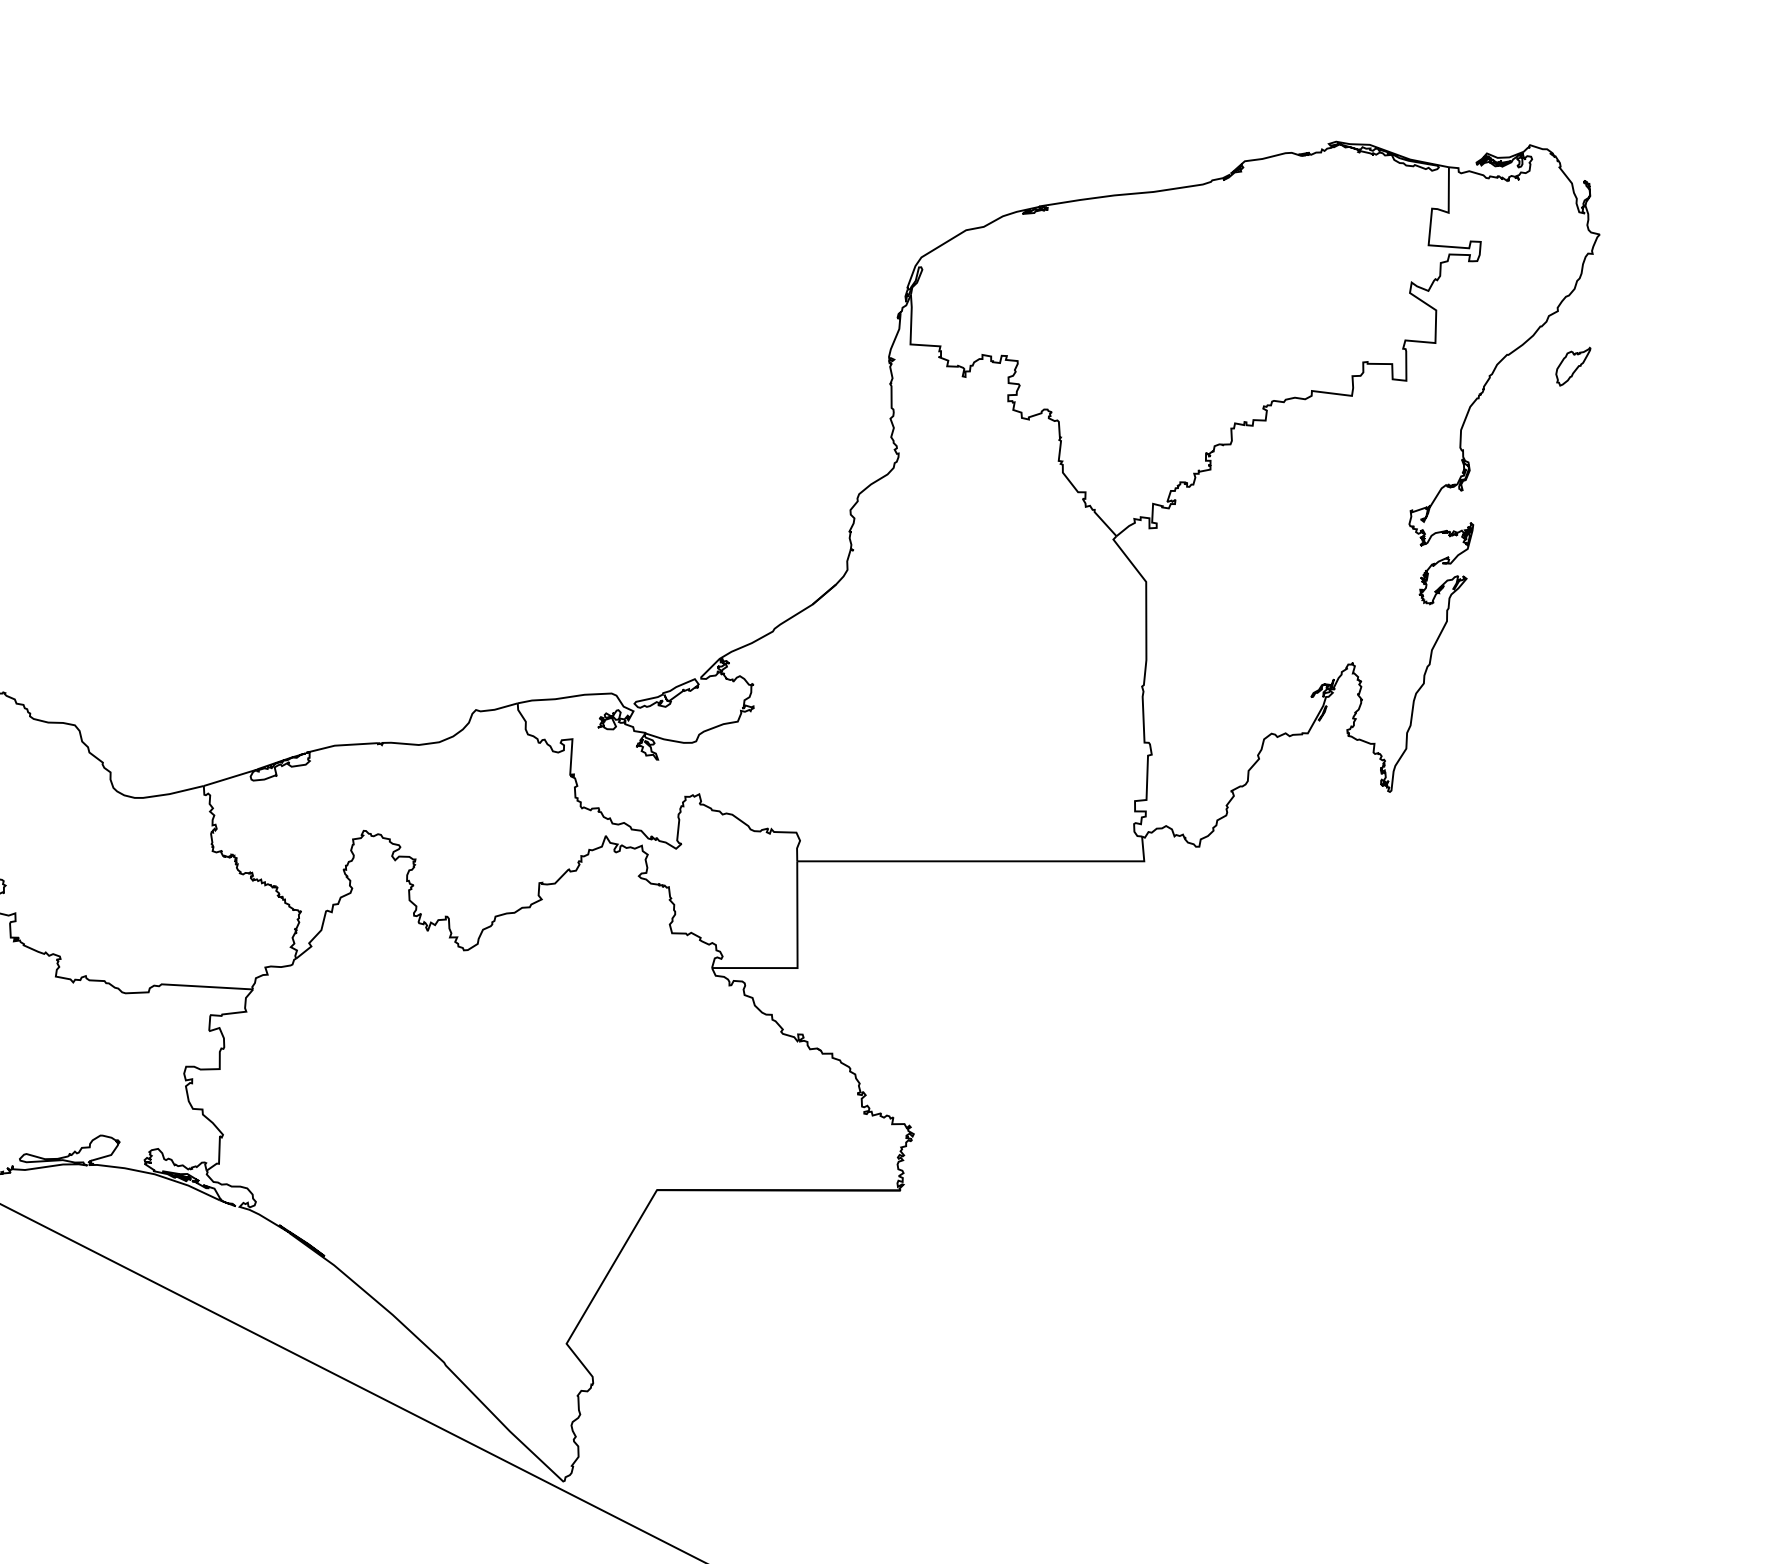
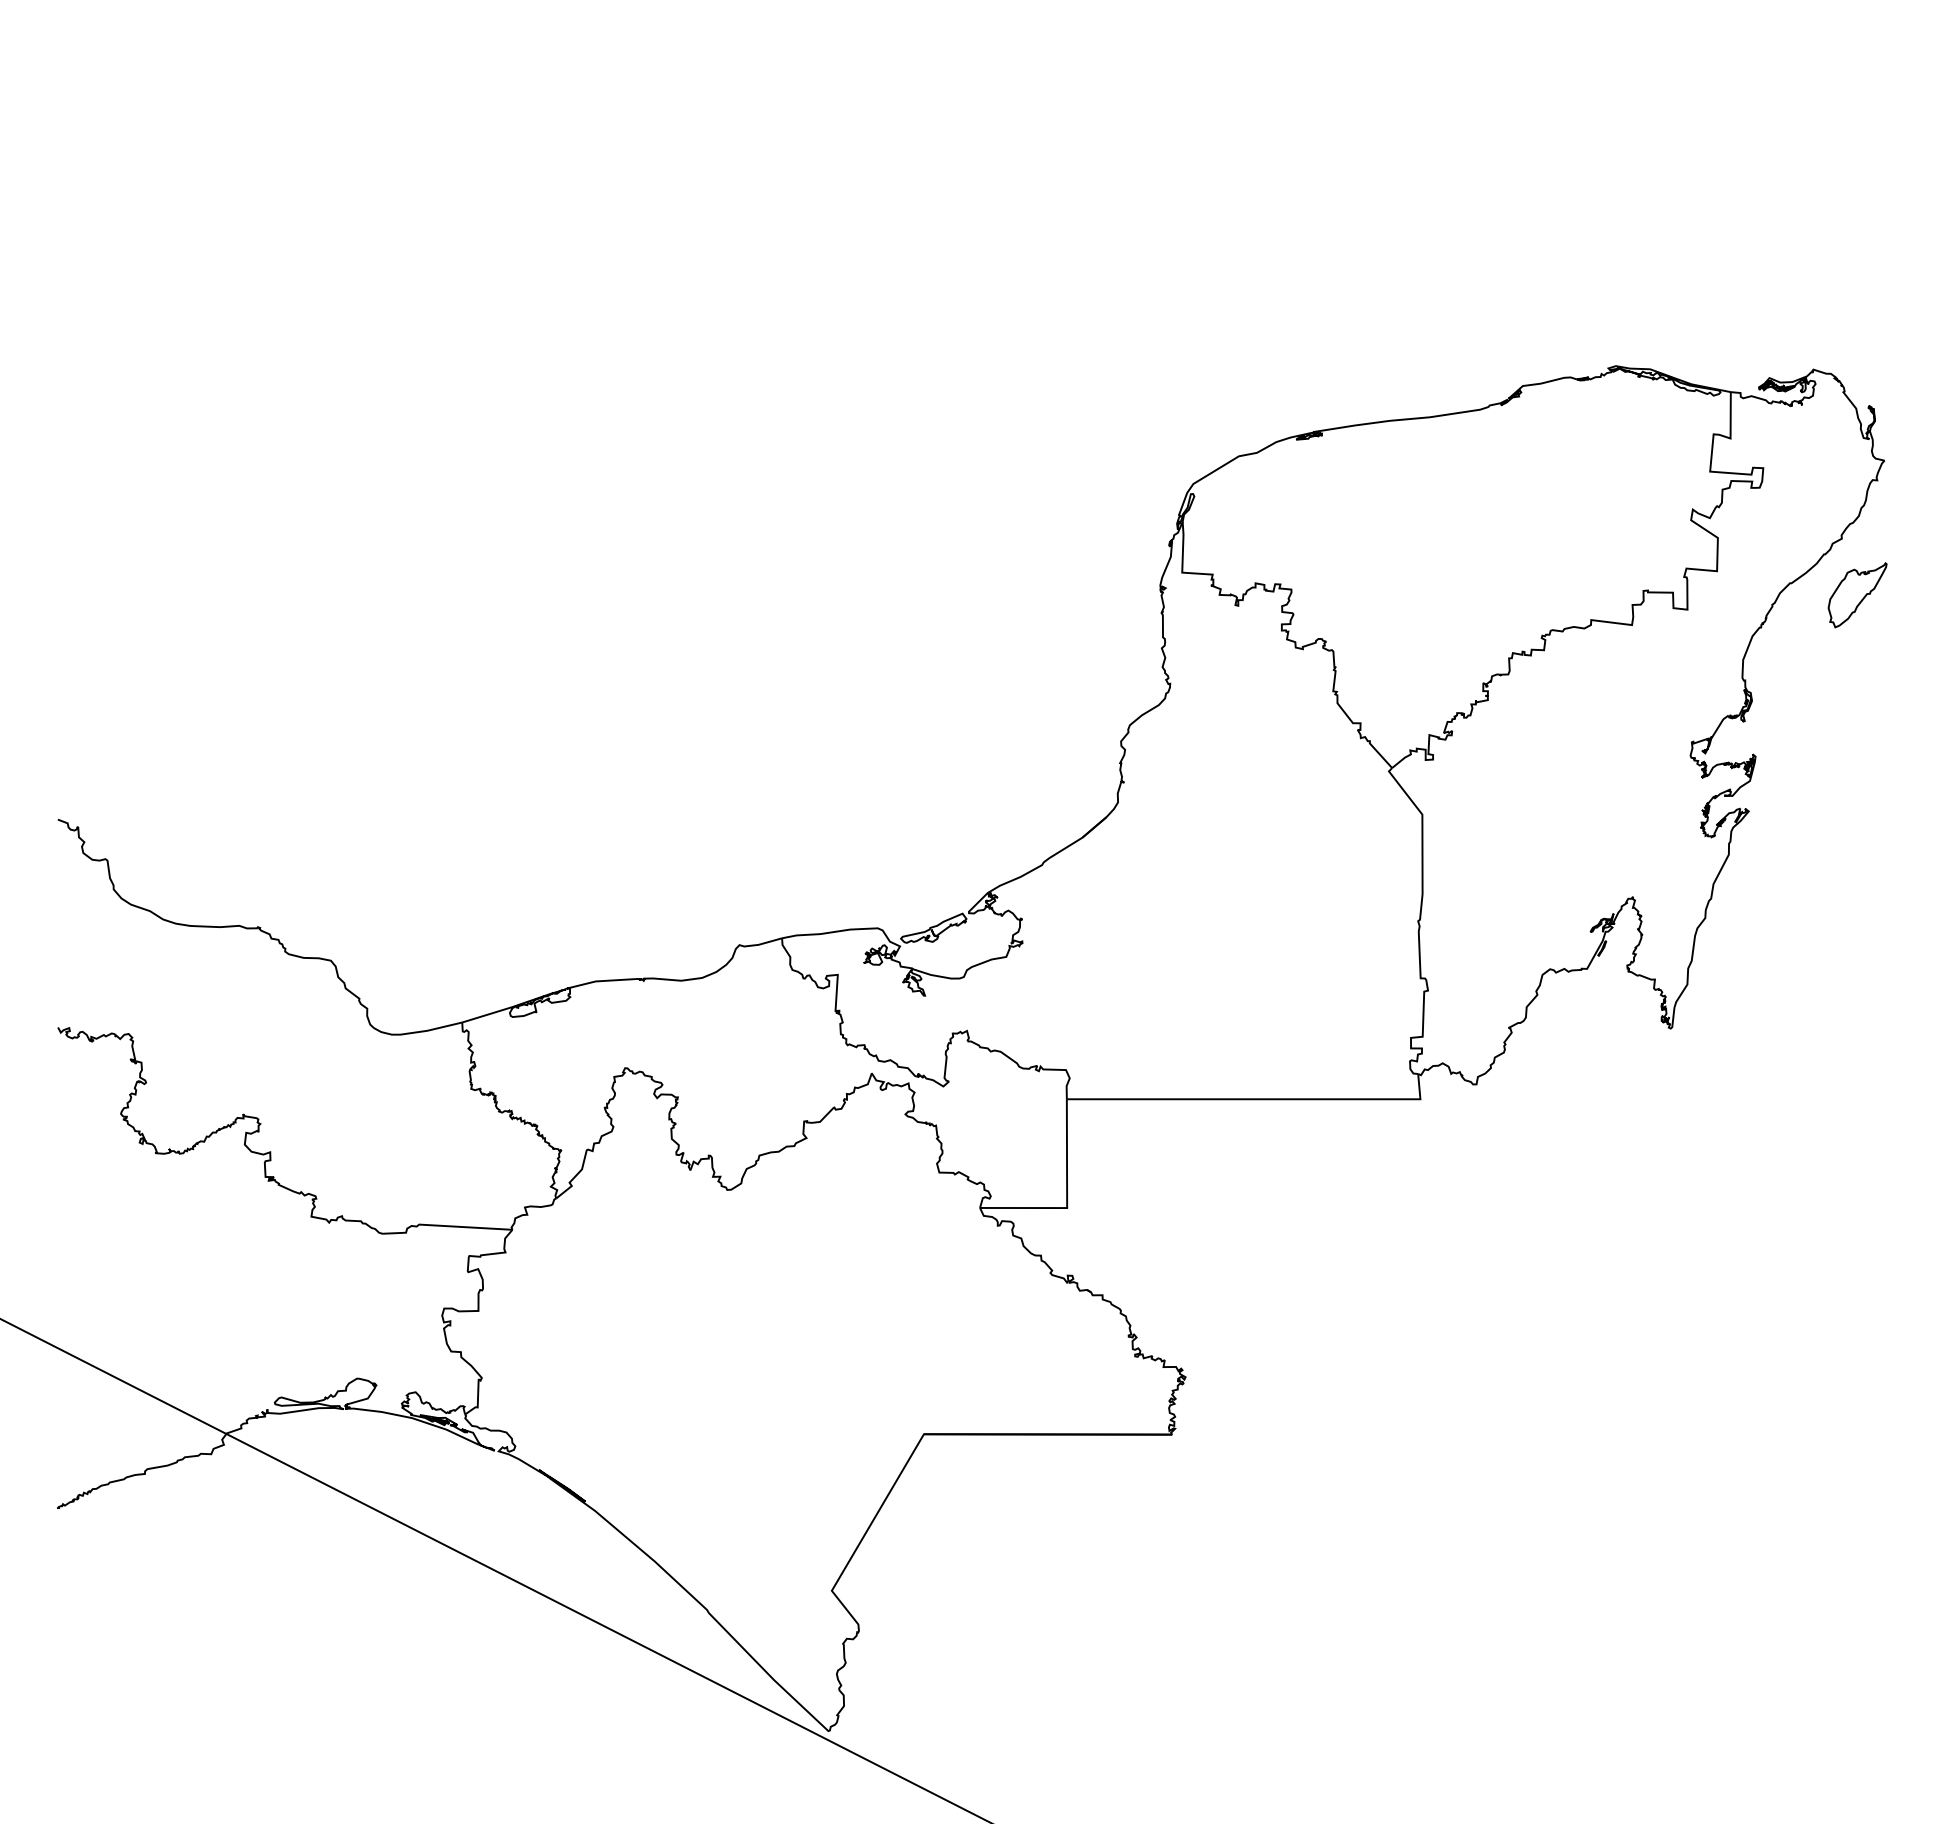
part: (1573, 366) -> (1857, 595), size x1.67

